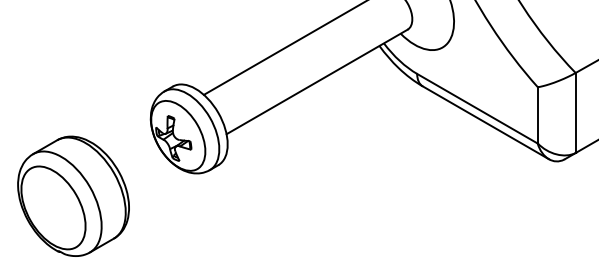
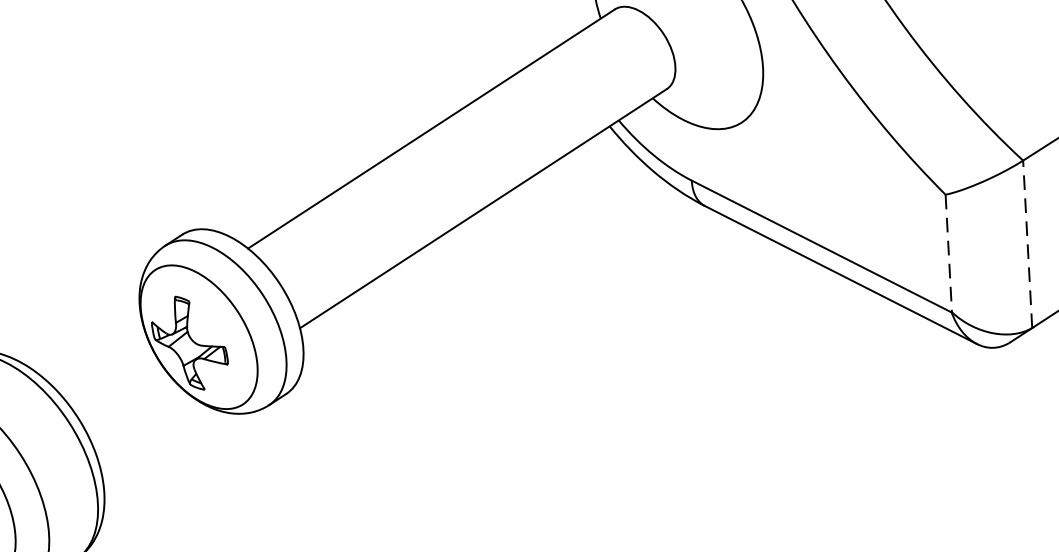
line: (575, 112) -> (1027, 243), solid -> dashed
line: (537, 115) -> (948, 253), solid -> dashed

